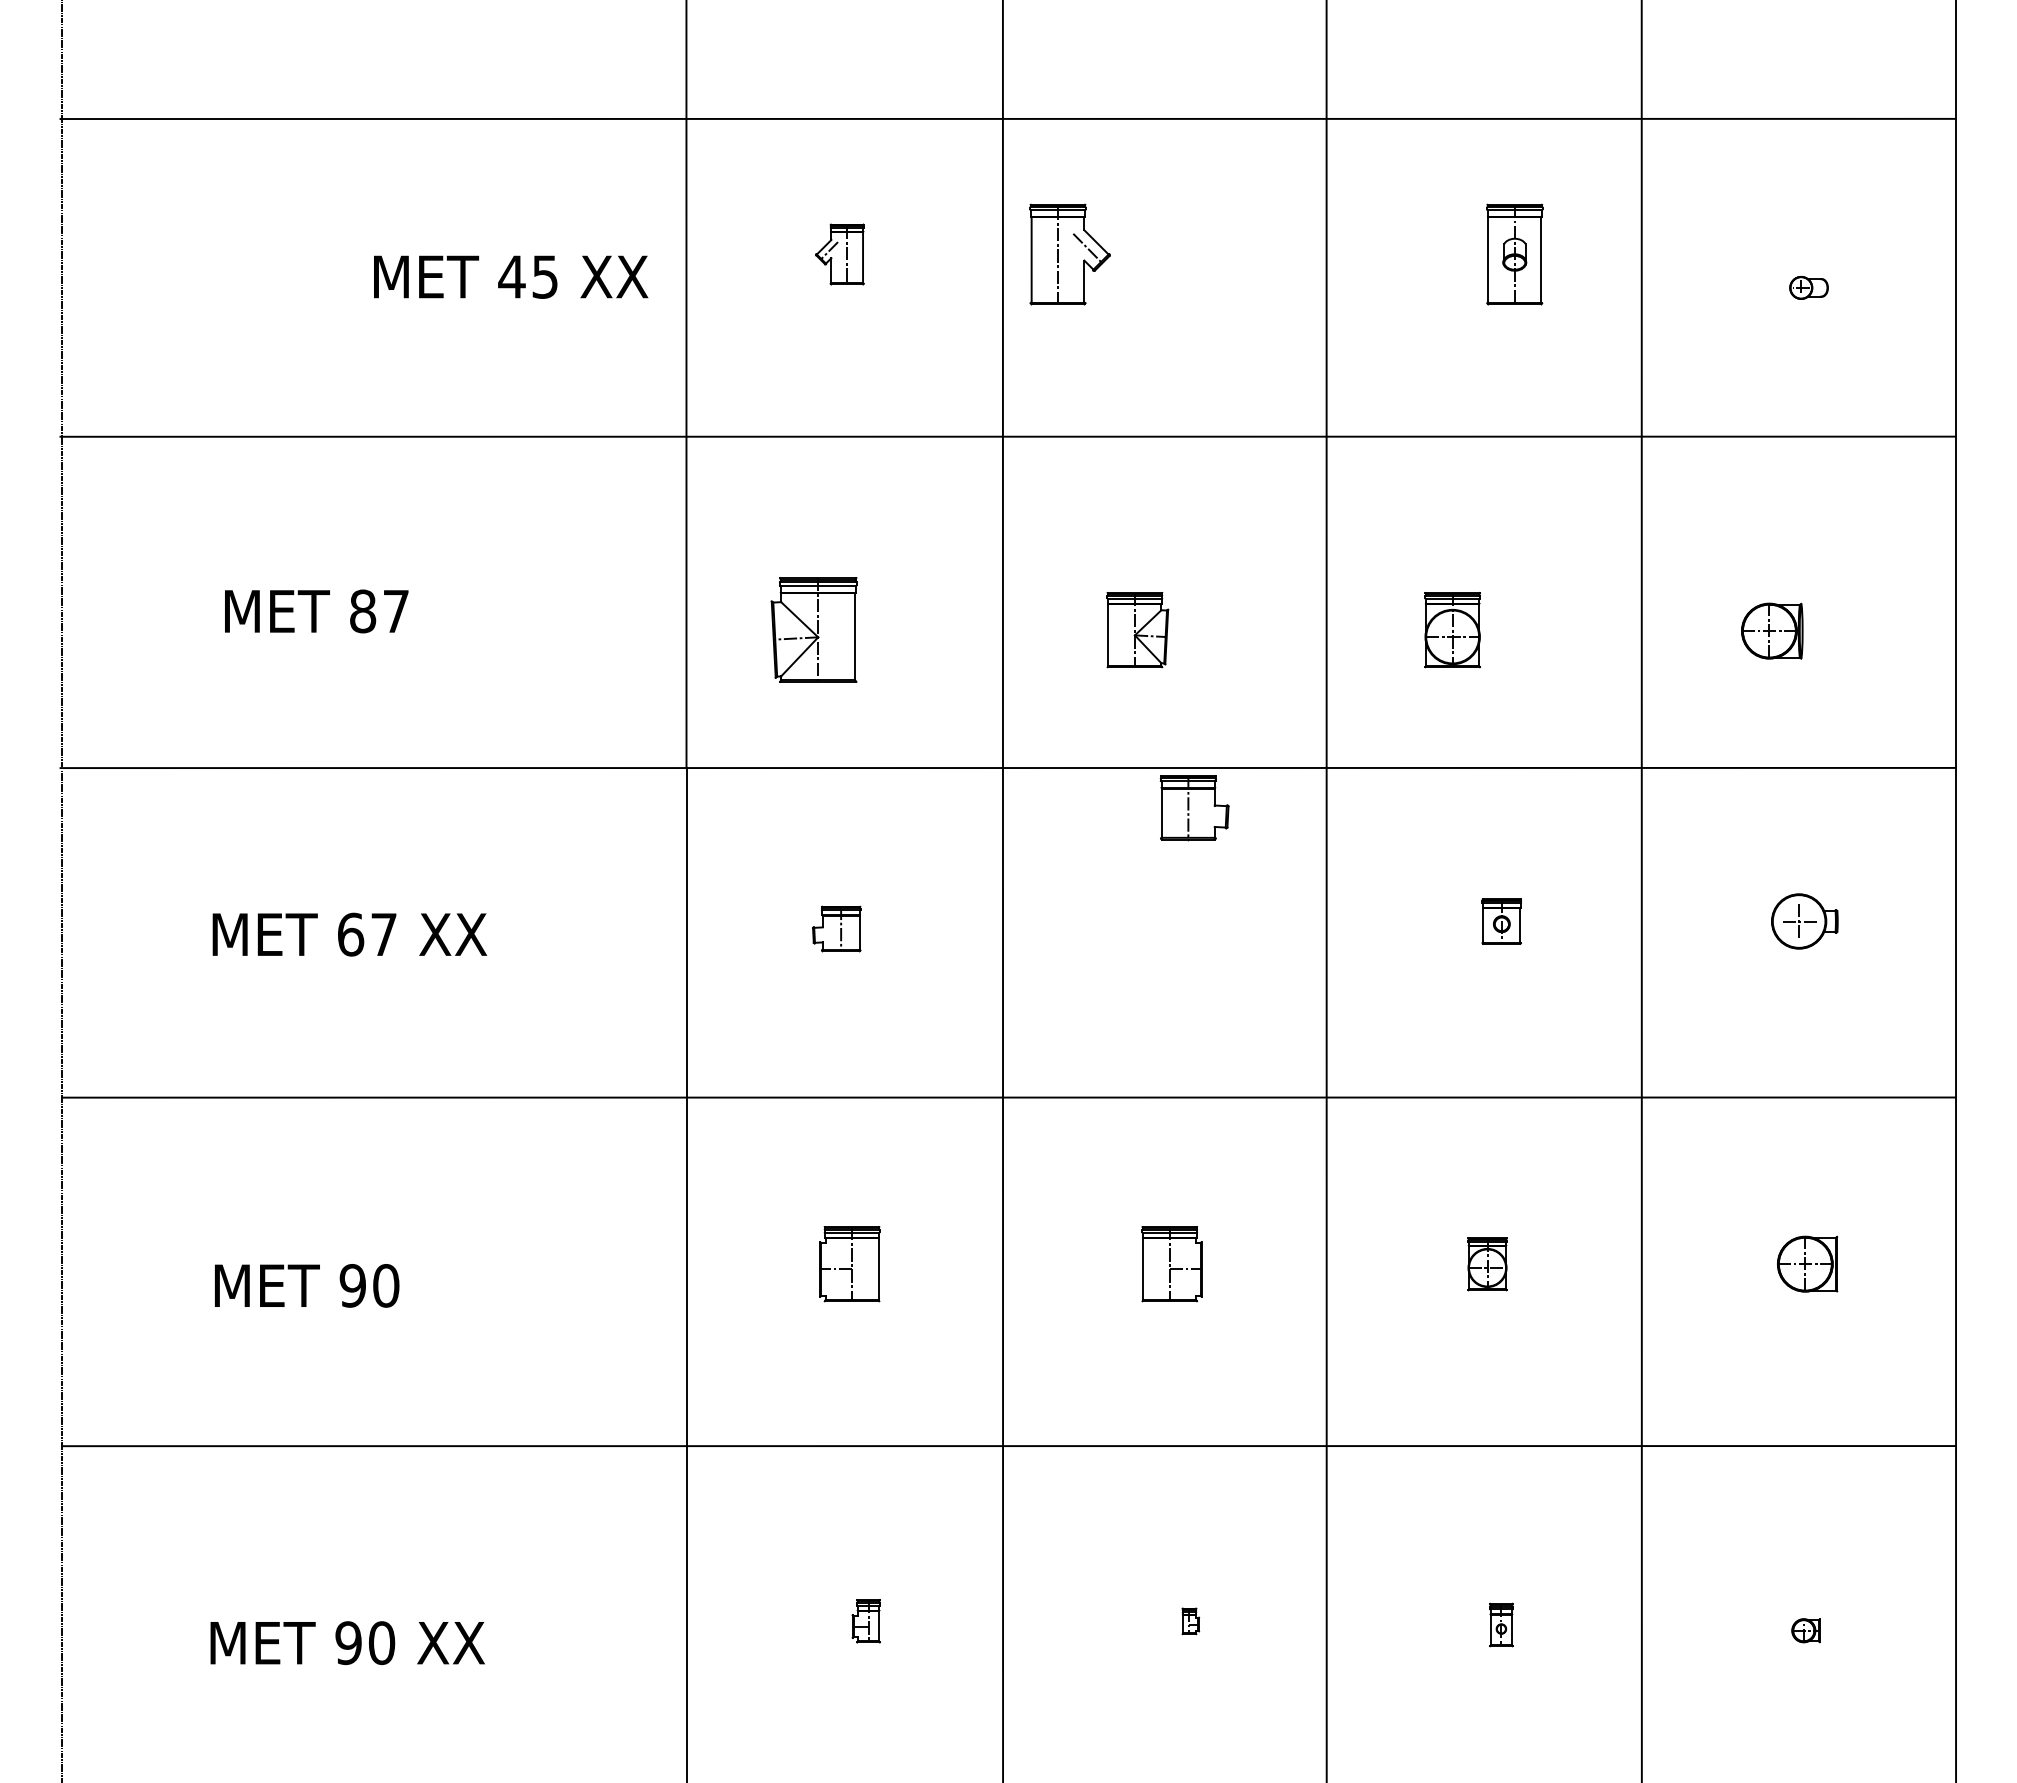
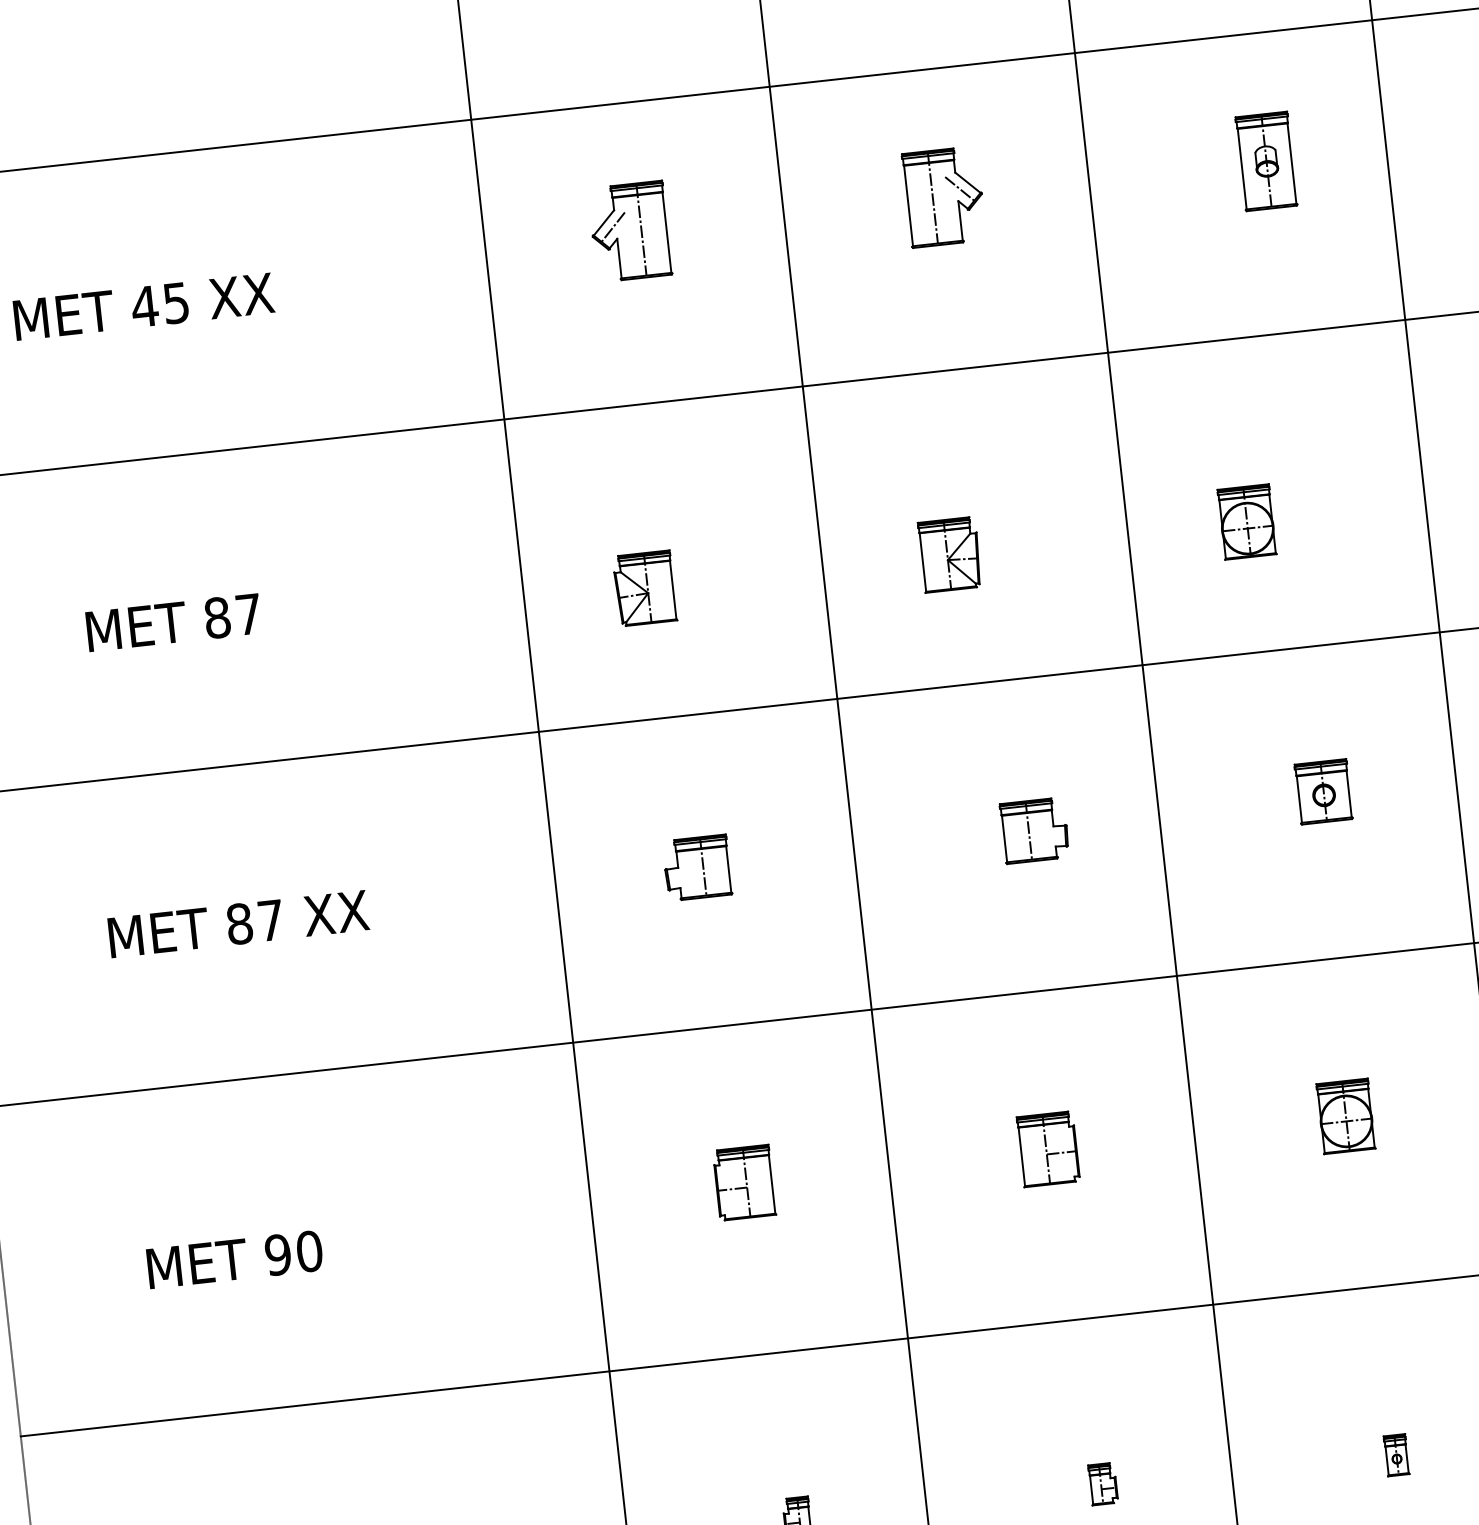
part: (839, 254) -> (629, 231), size x1.67
part: (1069, 254) -> (943, 196), moved
text: (511, 276) -> (144, 306), moved
part: (814, 630) -> (645, 588), size x0.71
part: (1194, 808) -> (1034, 831), moved
part: (1501, 921) -> (1323, 791), size x1.43
part: (836, 929) -> (697, 868), size x1.43
text: (350, 934) -> (239, 923), 67 -> 87
part: (1487, 1264) -> (1345, 1116), size x1.43
part: (1190, 1621) -> (1103, 1484), size x1.67

